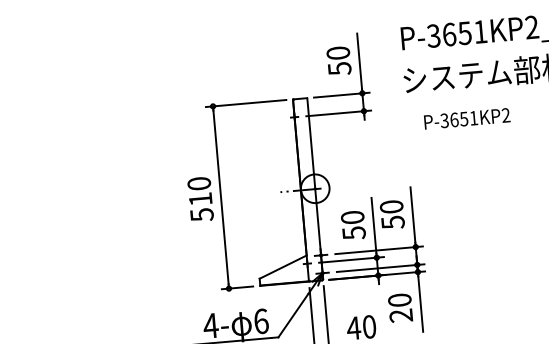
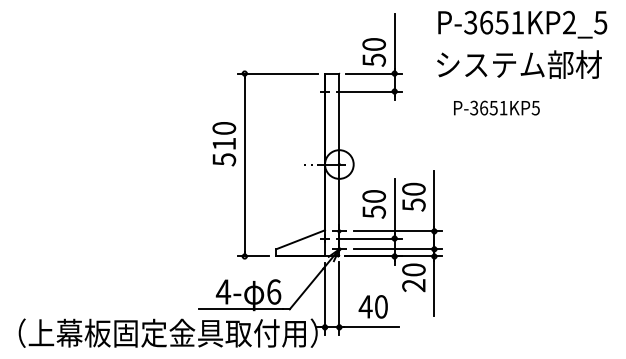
text: (338, 61) -> (373, 52), moved
text: (505, 114) -> (535, 107), P-3651KP2 -> P-3651KP5
text: (200, 199) -> (224, 144), moved
text: (400, 307) -> (413, 277), moved

